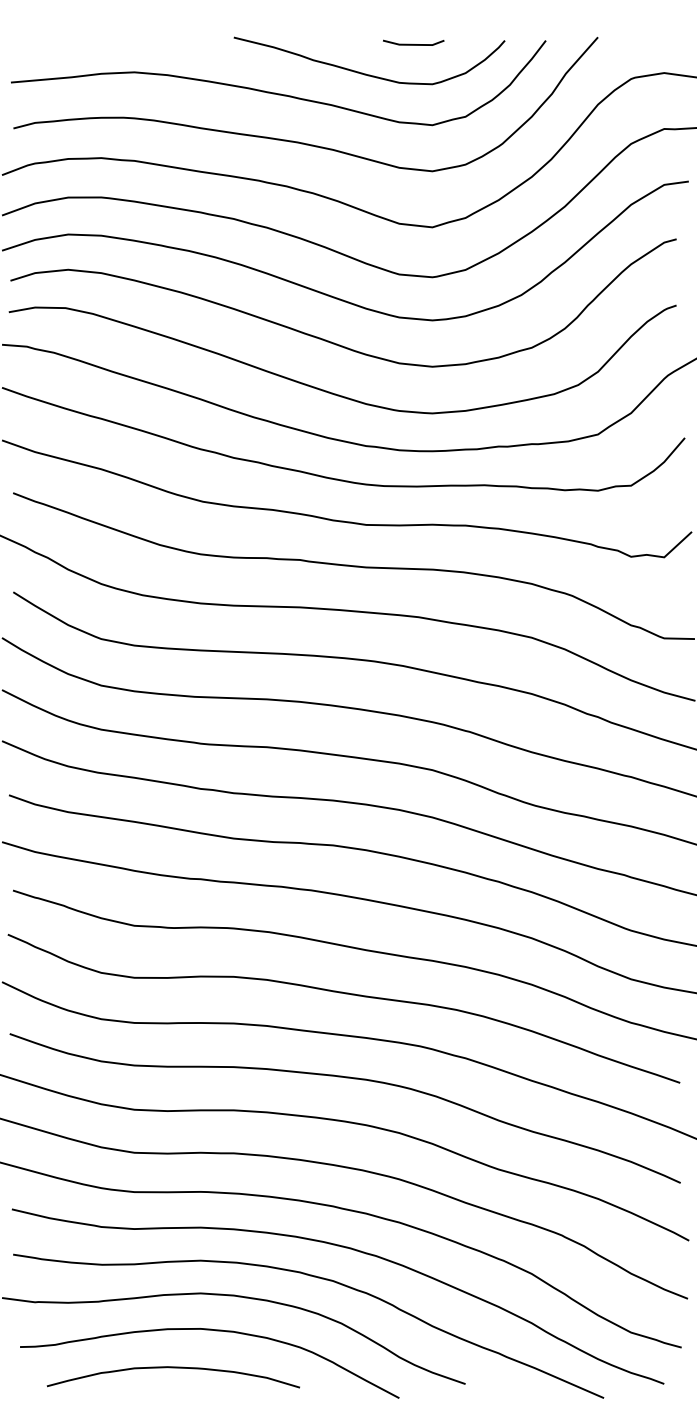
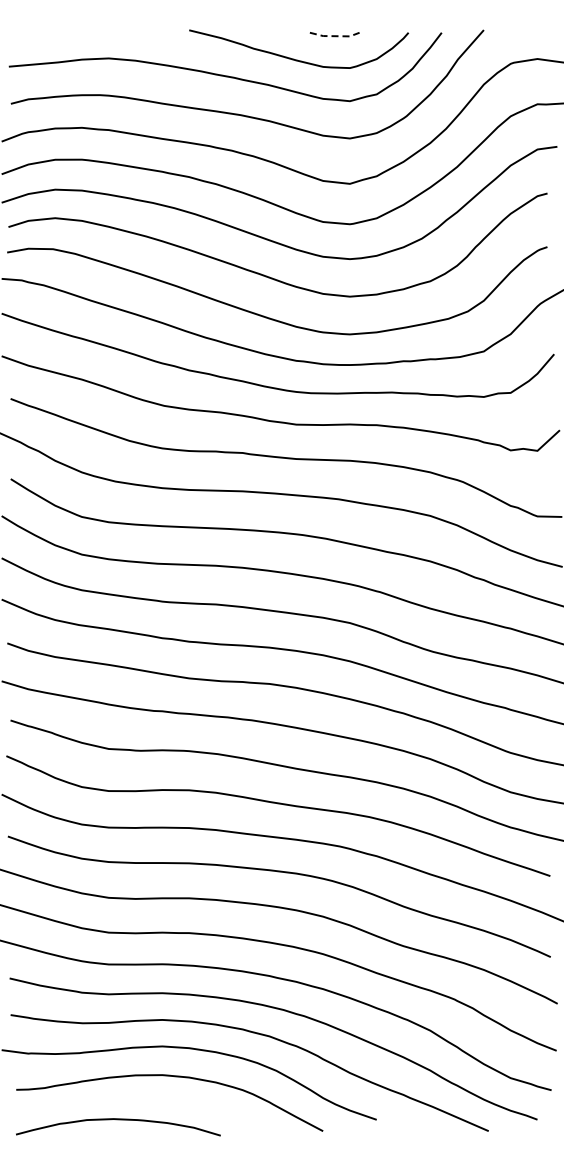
line: (414, 45) -> (335, 36), solid -> dashed
curve: (173, 1368) -> (118, 1120), moved

